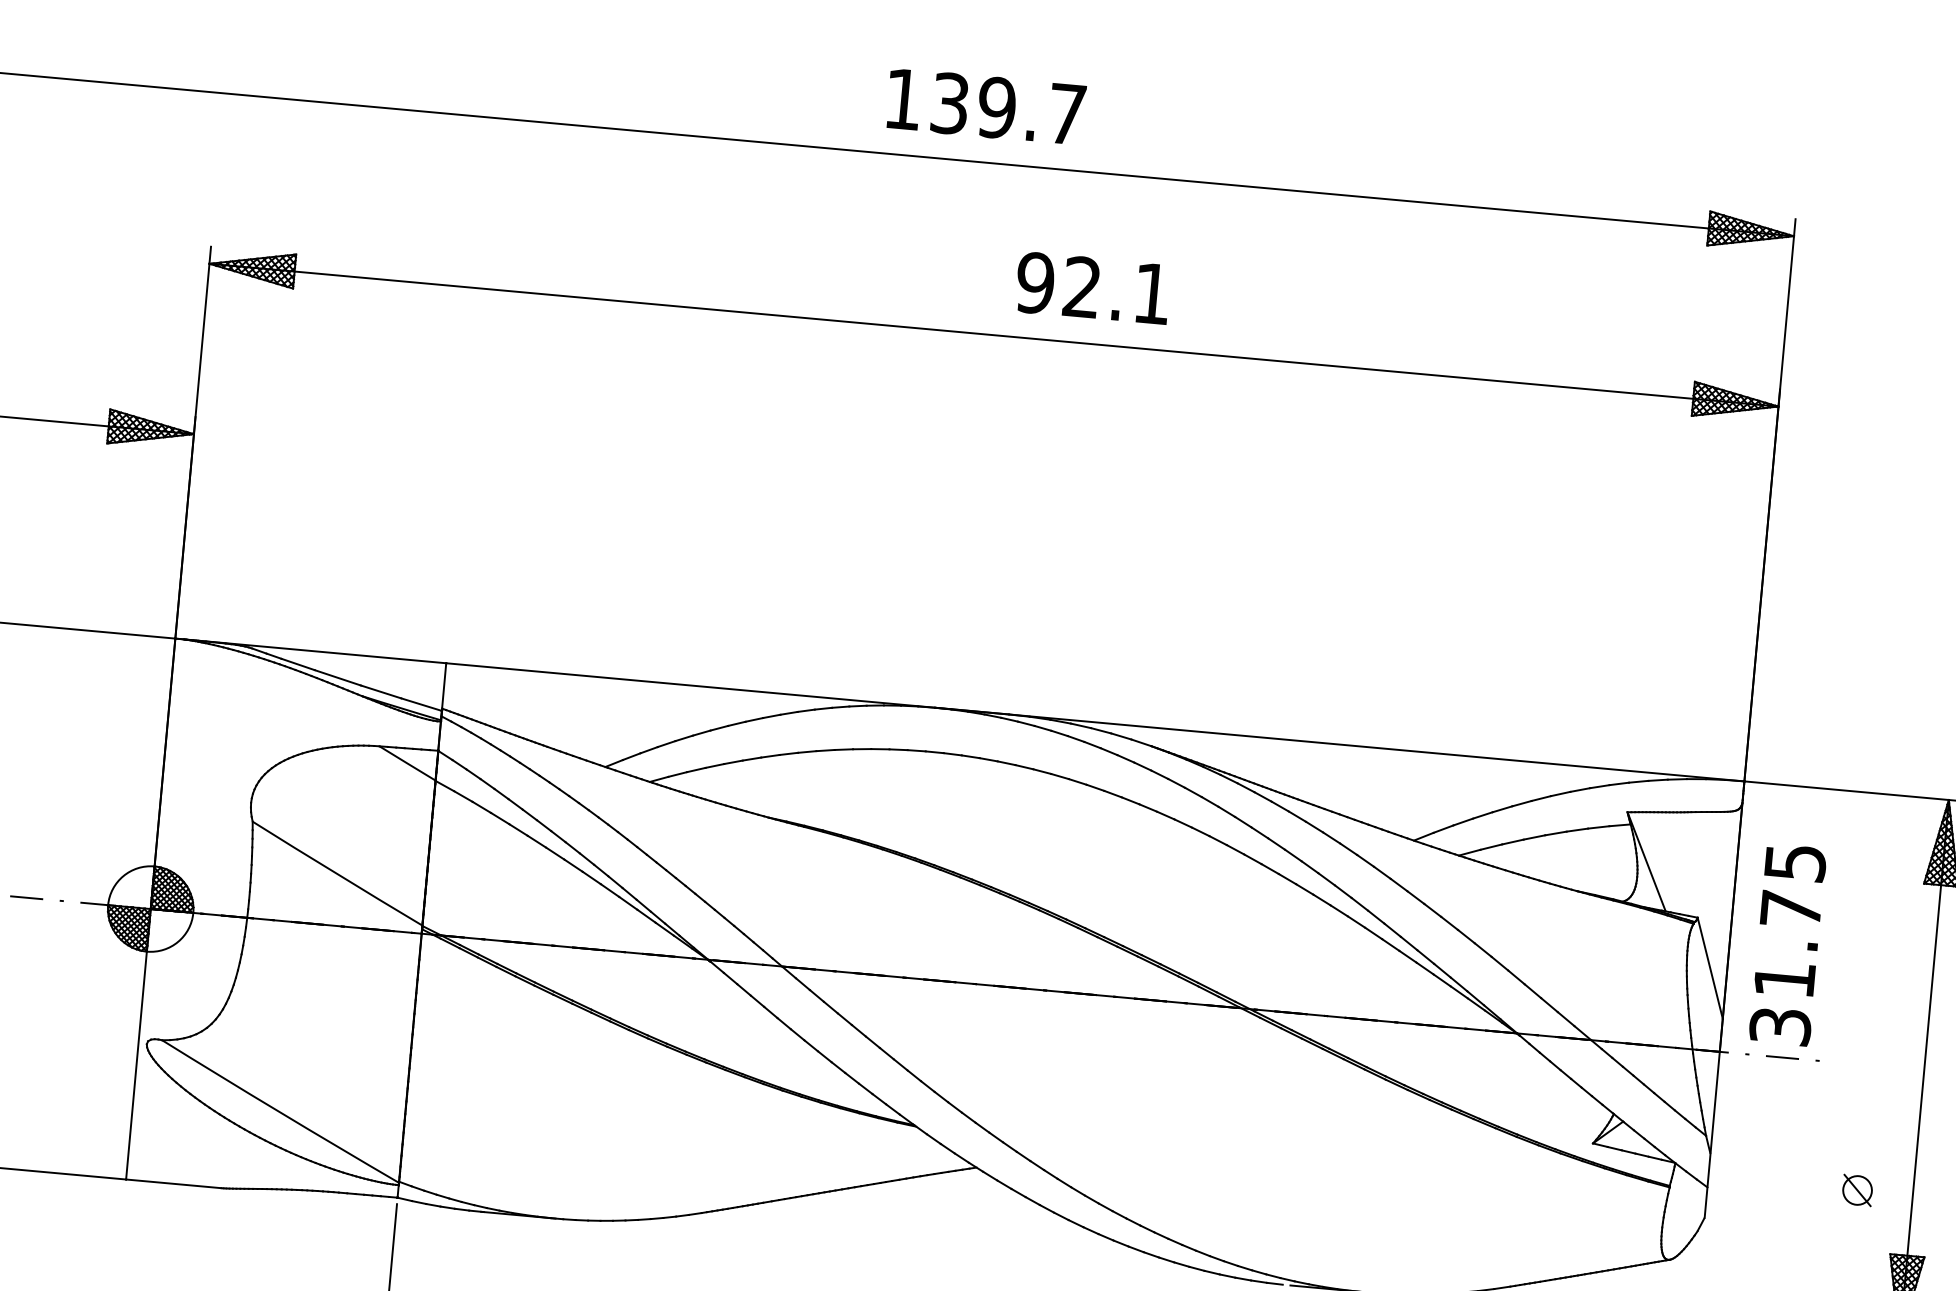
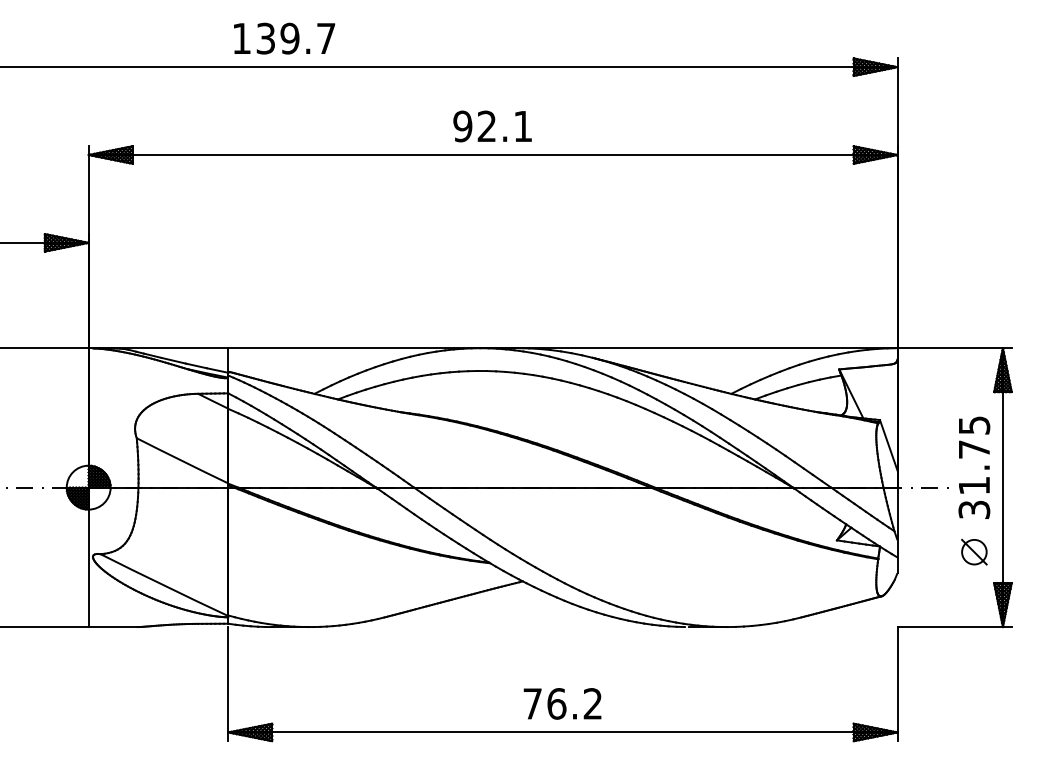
text: (986, 106) -> (284, 38), moved
text: (1092, 288) -> (492, 126), moved
text: (1788, 944) -> (974, 467), moved
part: (1857, 1189) -> (974, 551), size x1.67

